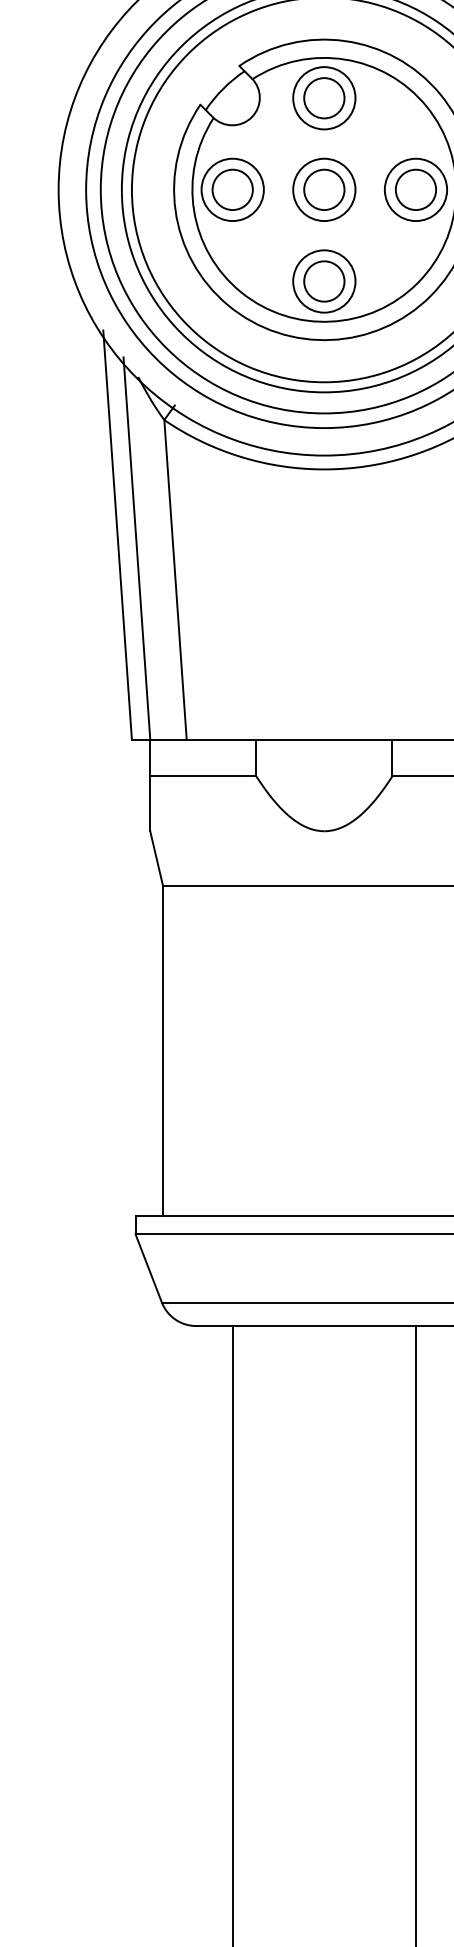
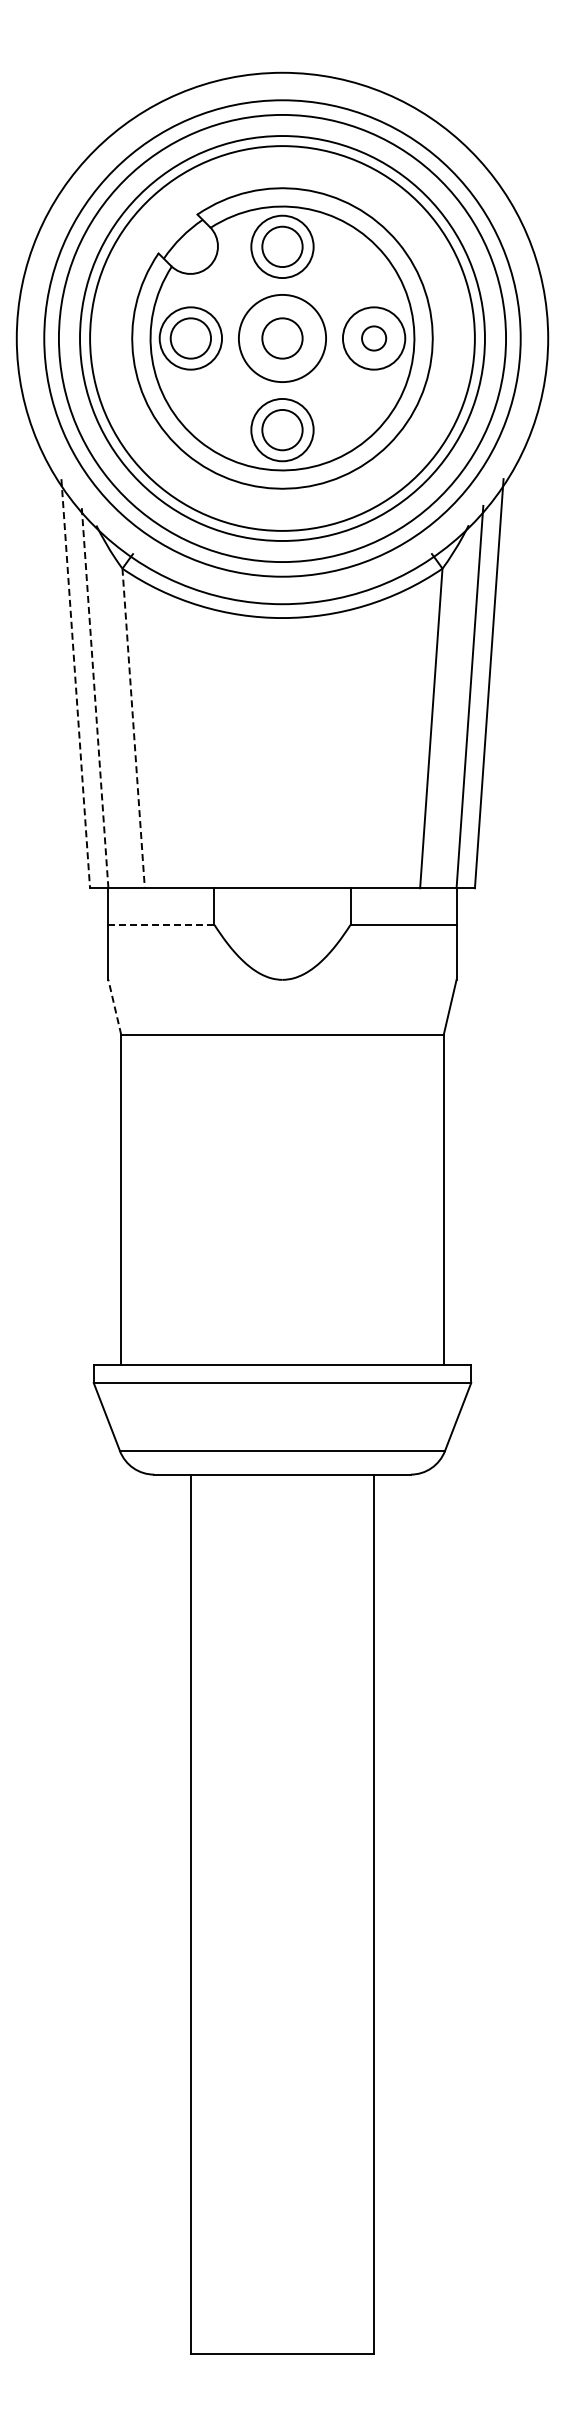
circle: (324, 189) -> (282, 338), size x1.4
circle: (415, 189) -> (373, 338), size x0.6
line: (117, 535) -> (75, 684), solid -> dashed
line: (137, 548) -> (95, 697), solid -> dashed
line: (175, 579) -> (133, 728), solid -> dashed
line: (202, 775) -> (160, 924), solid -> dashed
line: (156, 857) -> (114, 1006), solid -> dashed

